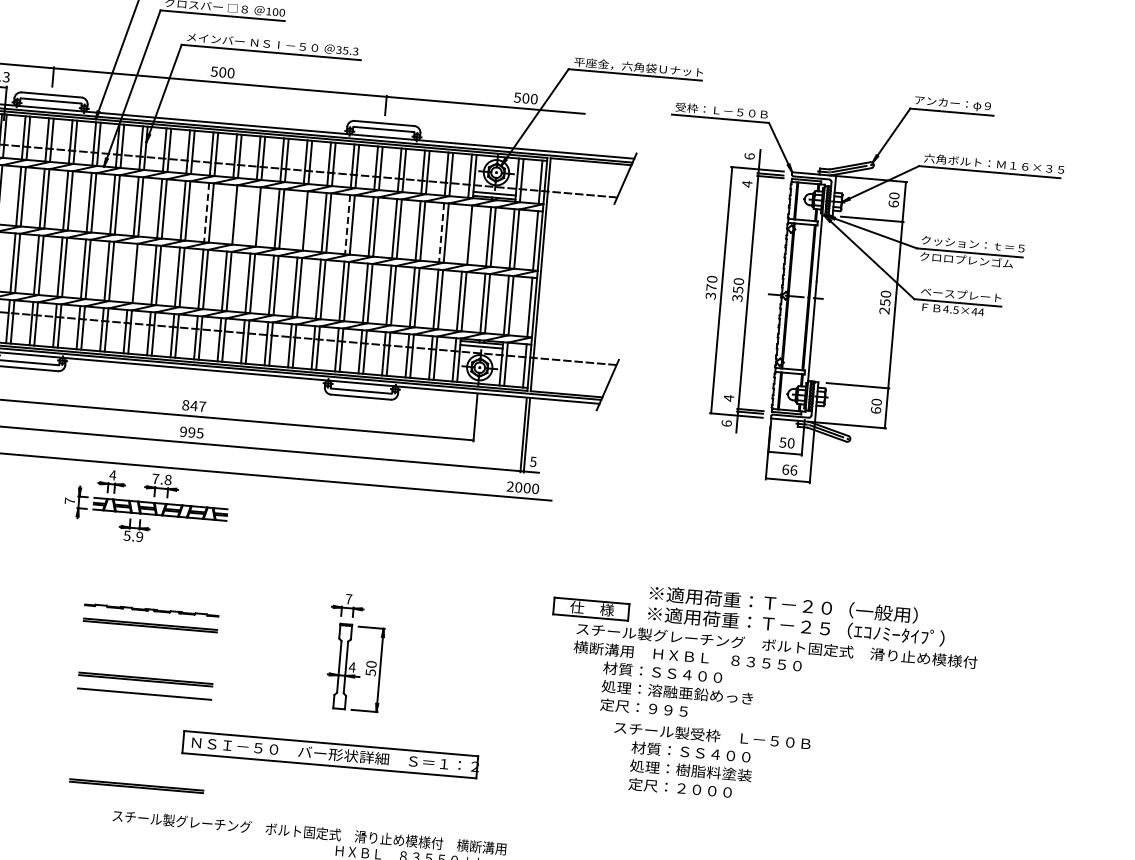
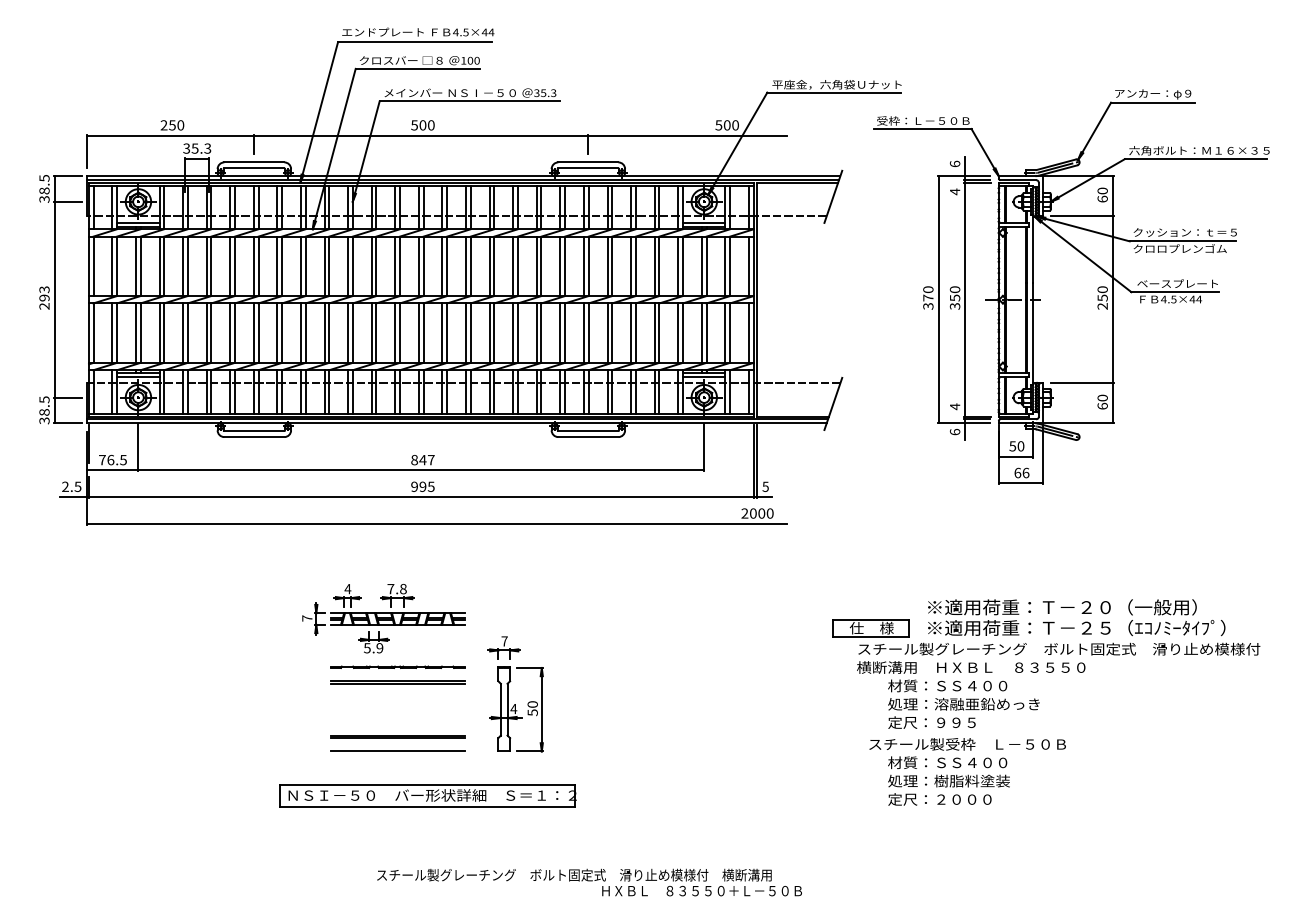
line: (206, 212) -> (418, 266), dashed -> solid
line: (230, 214) -> (442, 266), added
line: (254, 216) -> (466, 266), added
line: (300, 220) -> (513, 266), added
line: (347, 224) -> (560, 266), dashed -> solid
line: (441, 232) -> (654, 266), dashed -> solid
line: (465, 234) -> (678, 266), added
line: (130, 272) -> (348, 332), added
part: (145, 507) -> (383, 618), moved
part: (348, 652) -> (508, 694), moved
part: (763, 658) -> (1046, 663), moved
part: (330, 754) -> (427, 795), moved
line: (136, 785) -> (397, 843), removed

